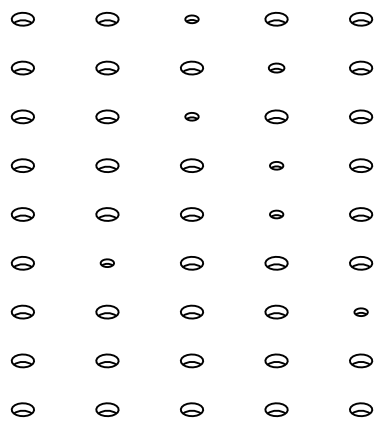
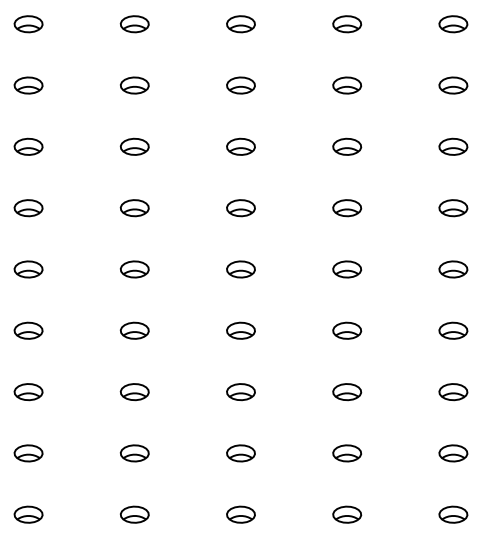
part: (191, 19) -> (240, 24), size x1.67
part: (276, 68) -> (347, 85), size x1.43
part: (191, 116) -> (240, 146), size x1.67
part: (276, 165) -> (347, 208), size x1.67
part: (276, 214) -> (347, 269), size x1.67
part: (107, 263) -> (134, 330), size x1.67
part: (361, 312) -> (453, 392), size x1.67

